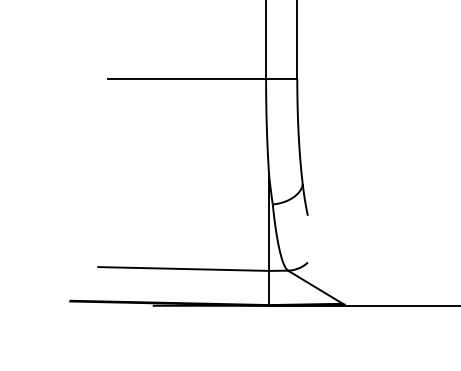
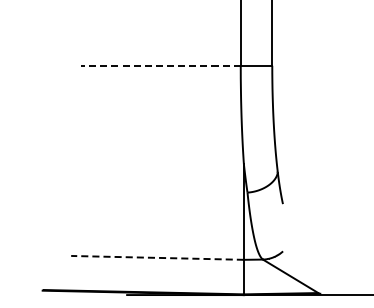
line: (187, 78) -> (161, 65), solid -> dashed
line: (183, 269) -> (157, 258), solid -> dashed

